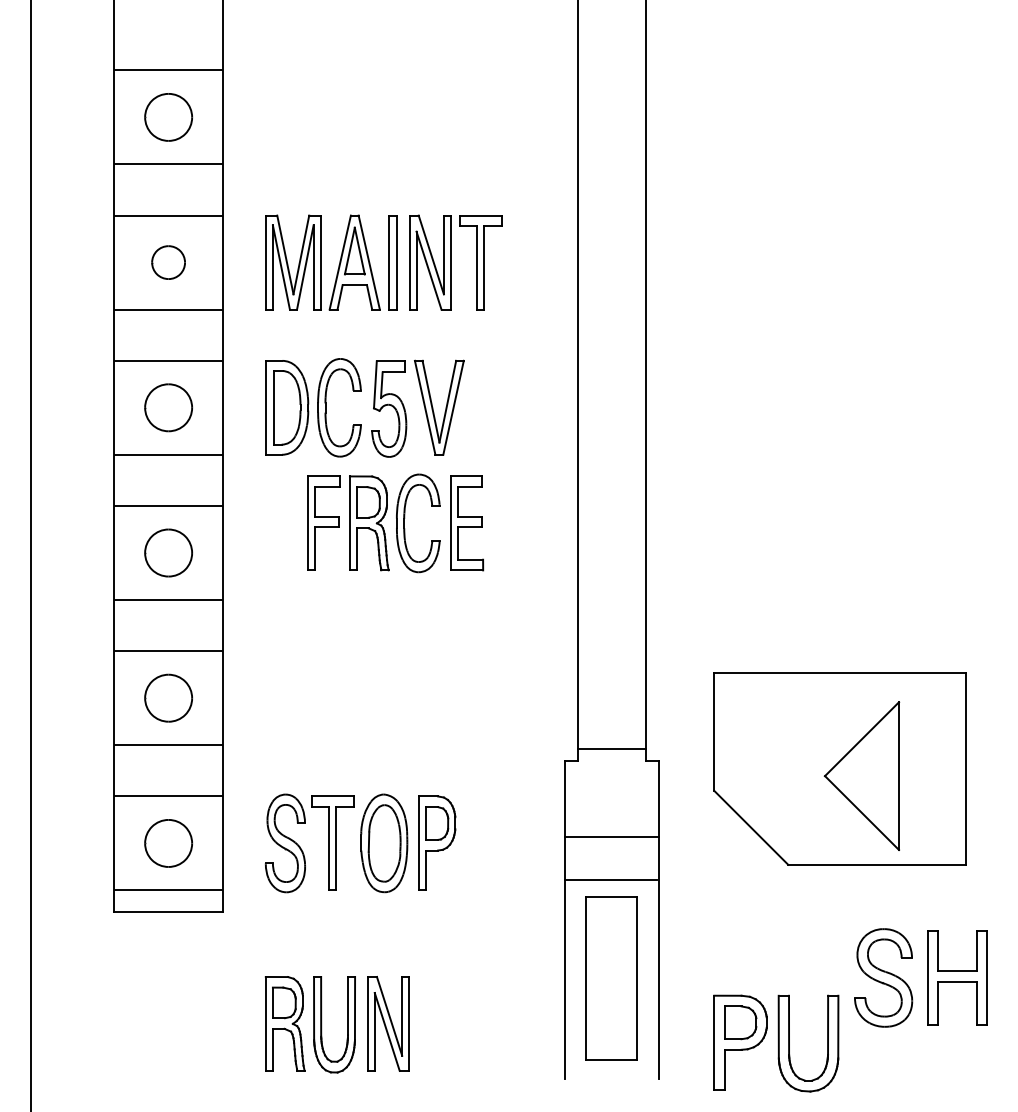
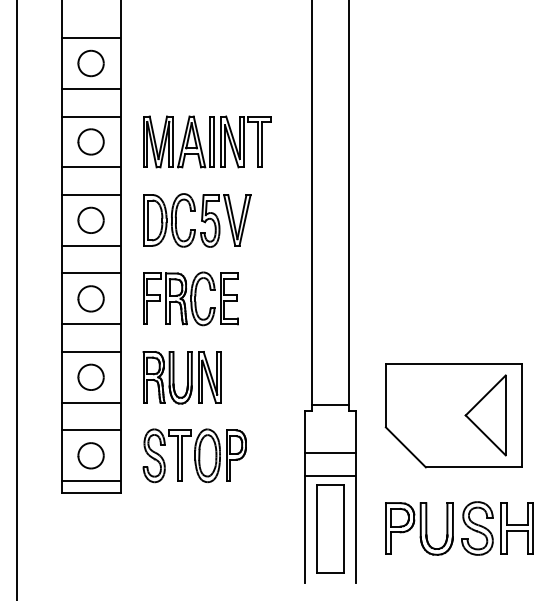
part: (167, 261) -> (90, 141), size x1.43
part: (395, 522) -> (190, 298), moved
part: (861, 776) -> (485, 415), moved
part: (335, 1024) -> (181, 377), moved
part: (776, 1042) -> (419, 528), moved

